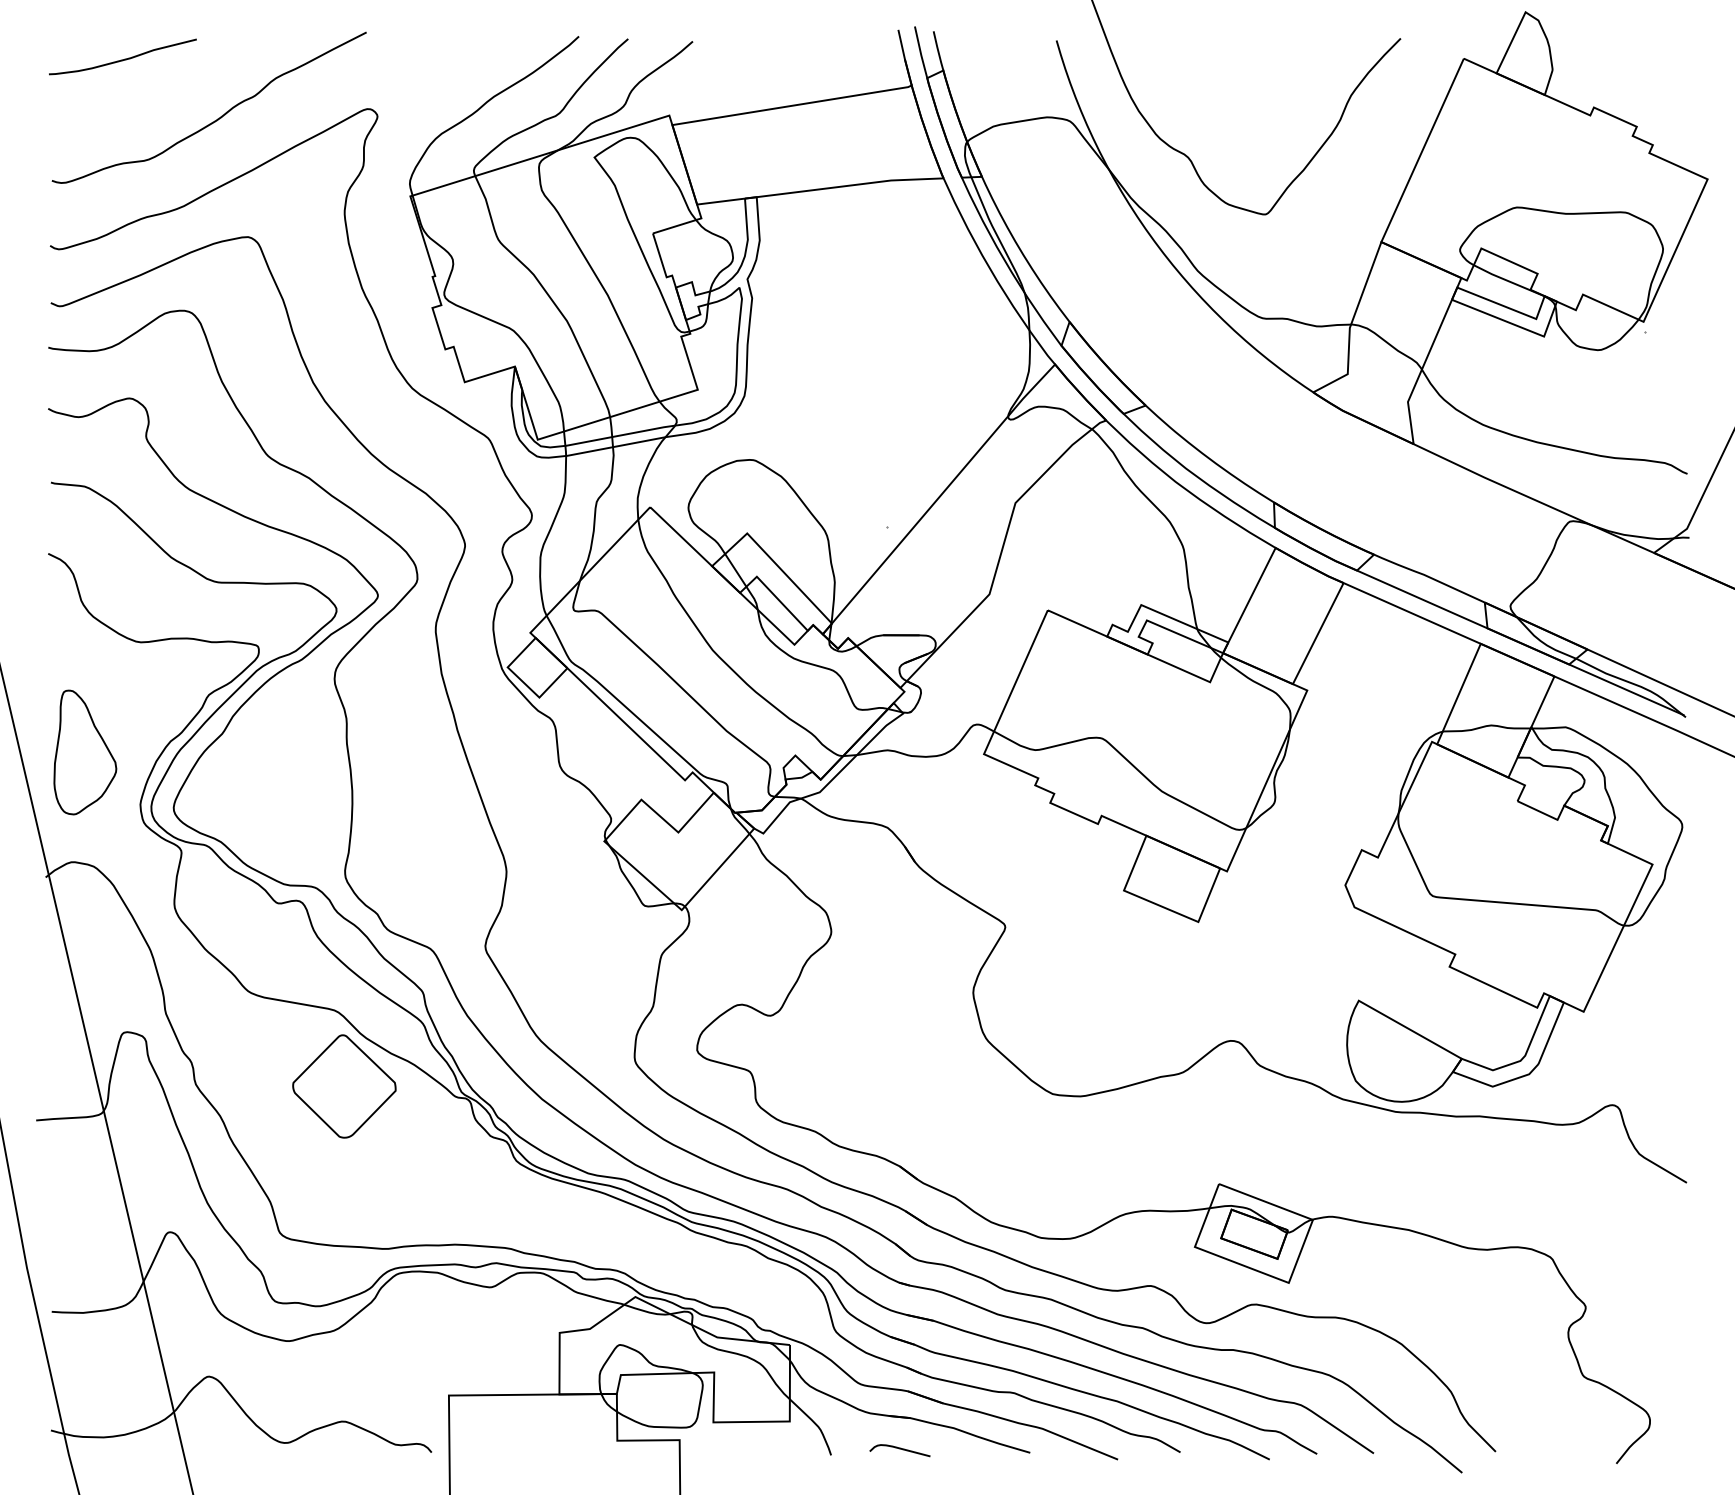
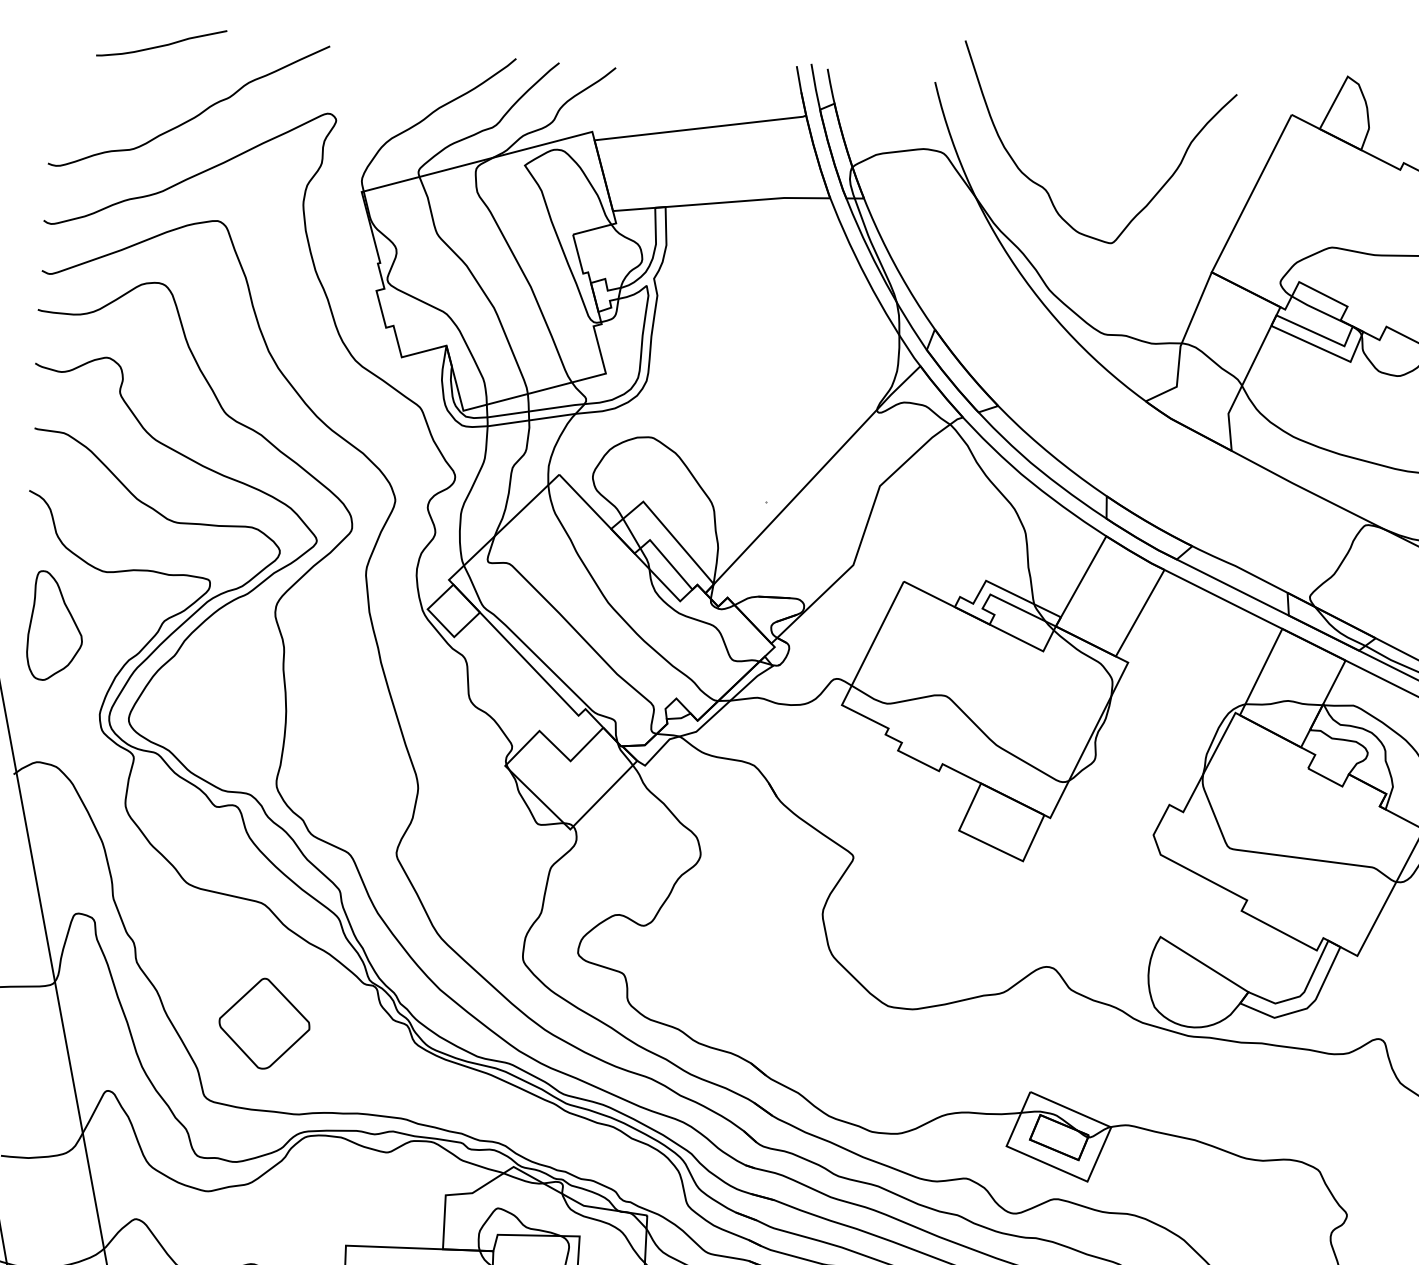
curve: (124, 58) -> (163, 44), moved
part: (85, 752) -> (55, 626), moved
part: (344, 1086) -> (264, 1023), moved

